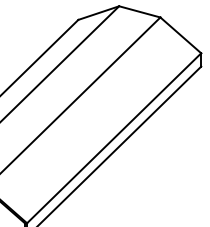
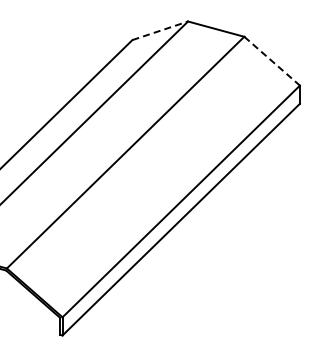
line: (98, 12) -> (160, 30), solid -> dashed
line: (181, 35) -> (272, 61), solid -> dashed

